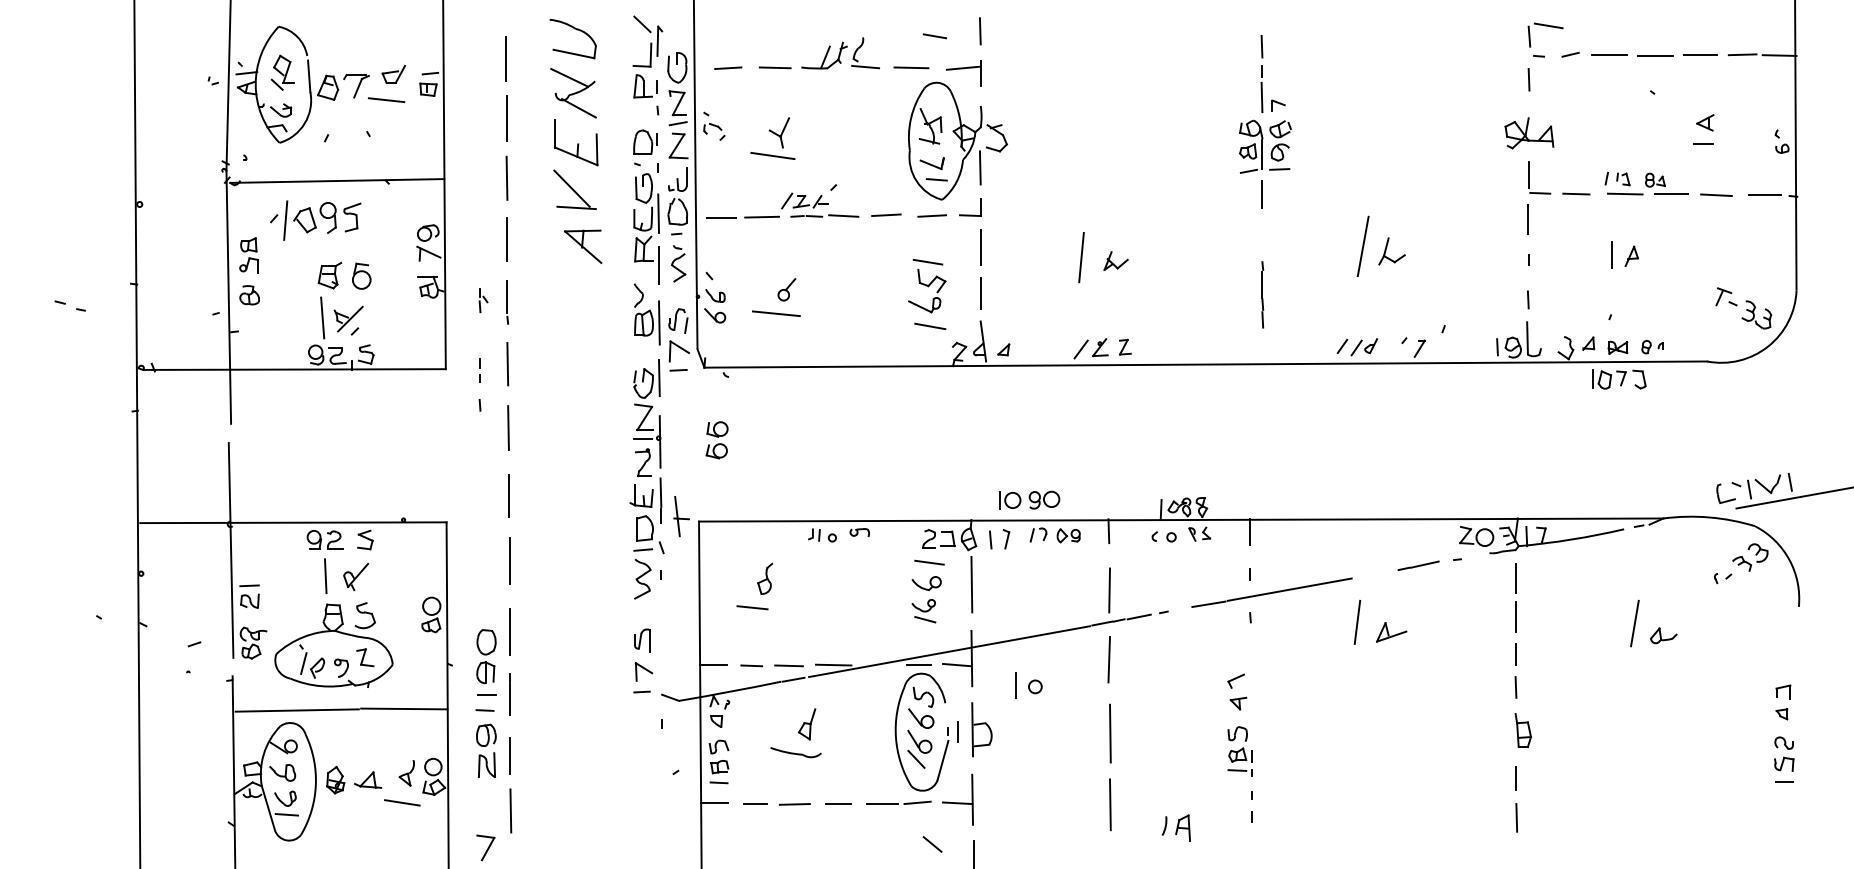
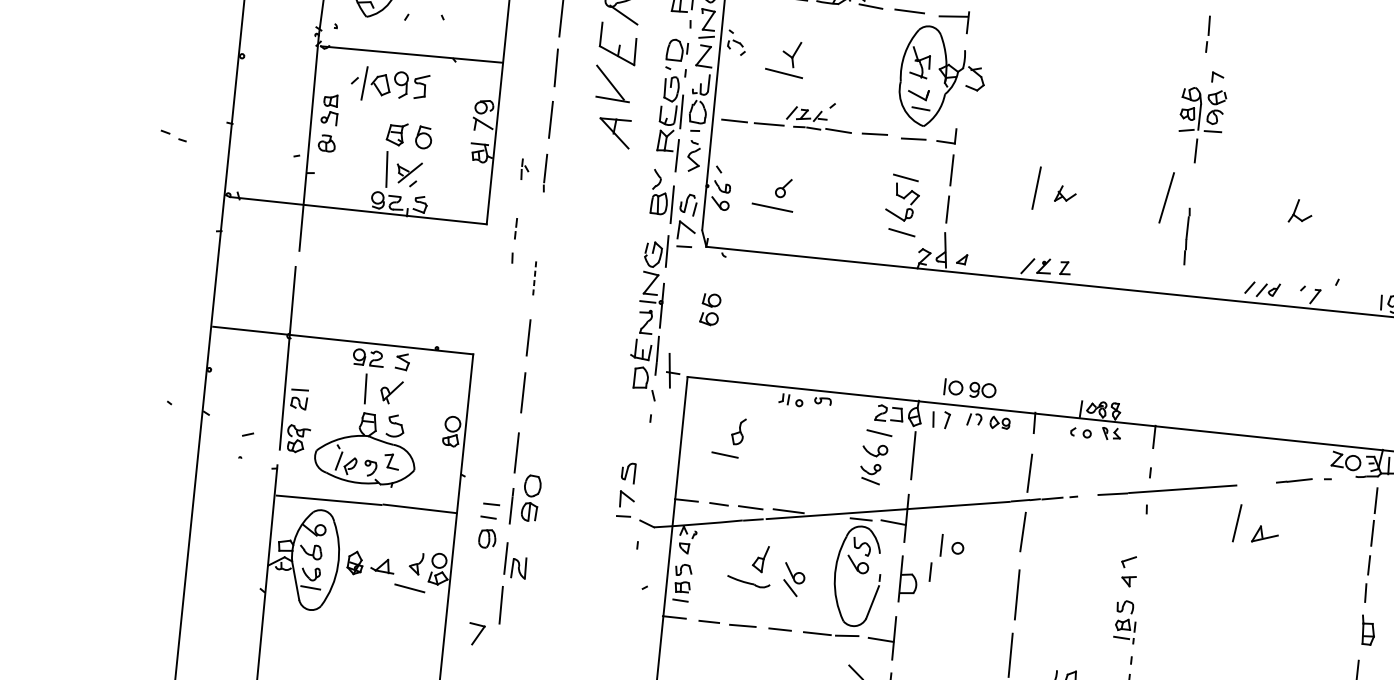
line: (1261, 97) -> (1204, 68), removed
line: (979, 167) -> (958, 102), removed
line: (1362, 245) -> (1166, 197), moved
line: (507, 364) -> (539, 225), removed
line: (508, 428) -> (534, 280), solid -> dashed
part: (642, 573) -> (634, 415), removed
part: (486, 656) -> (531, 498), moved
line: (957, 731) -> (930, 571), moved
part: (919, 748) -> (794, 579), moved
part: (486, 764) -> (518, 567), moved

